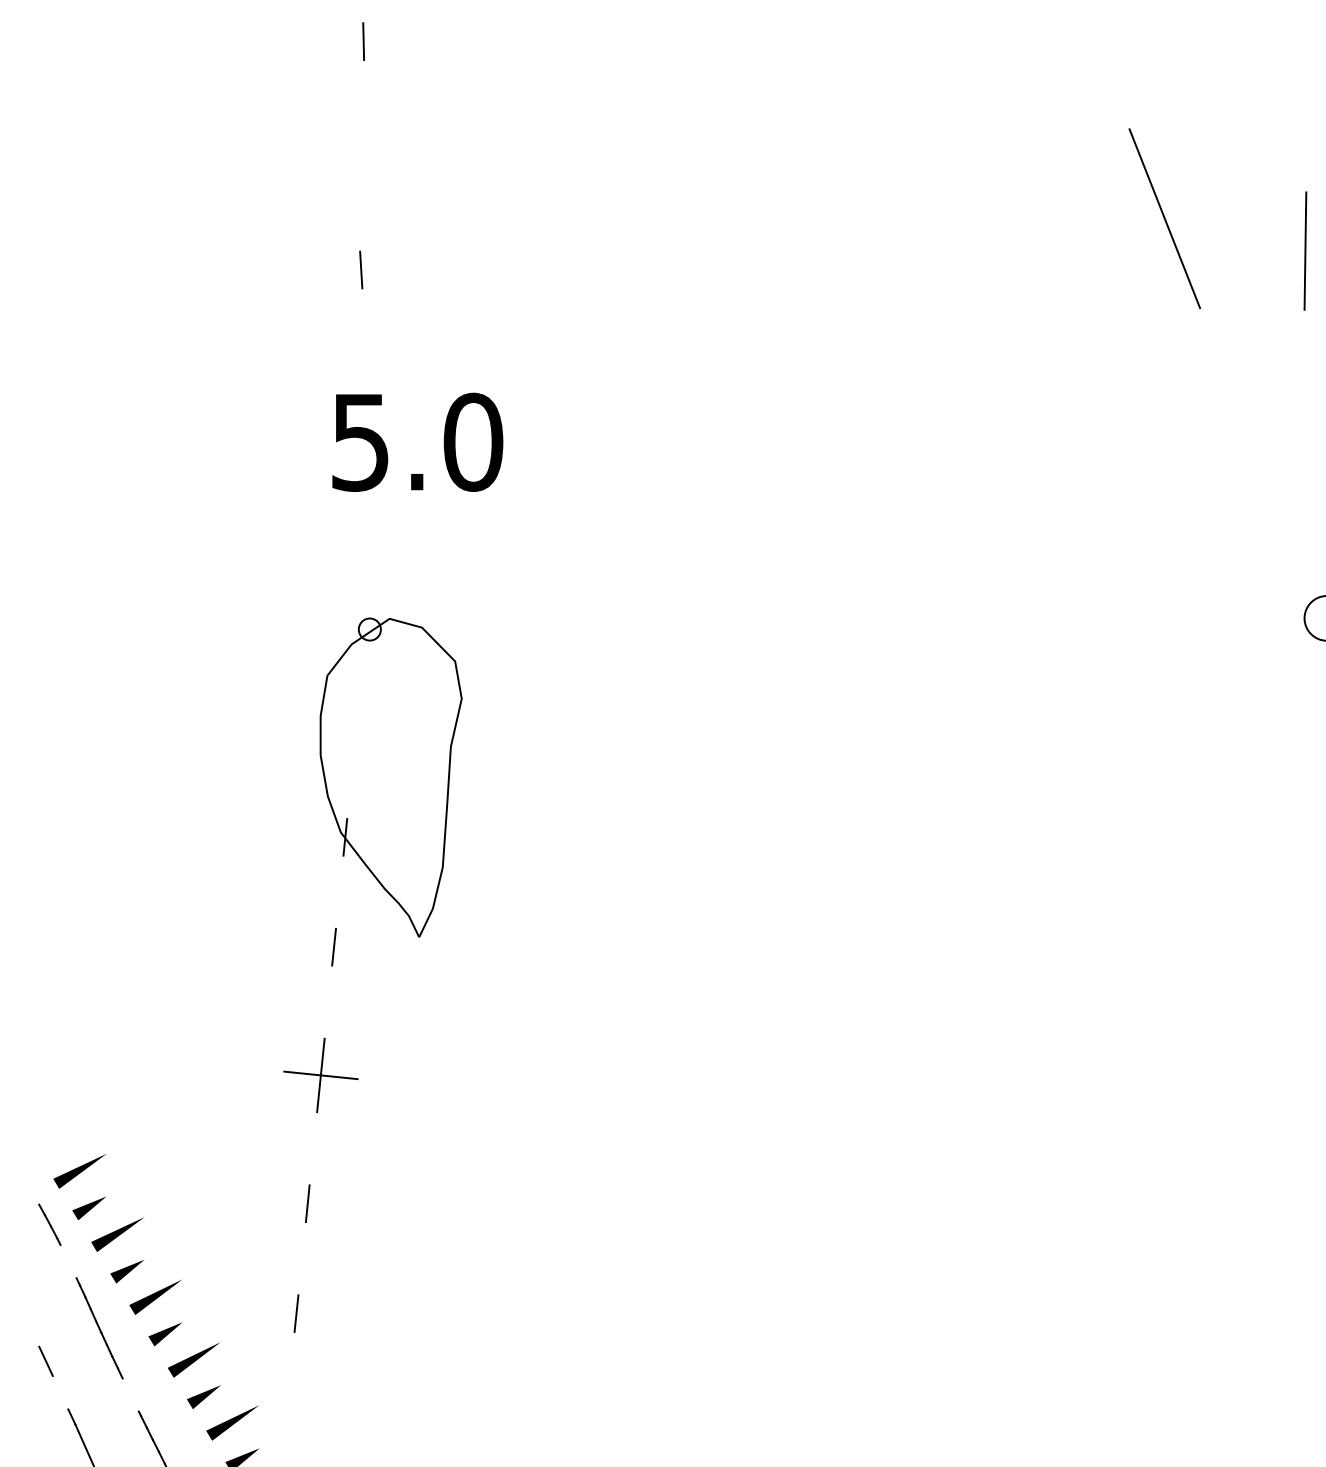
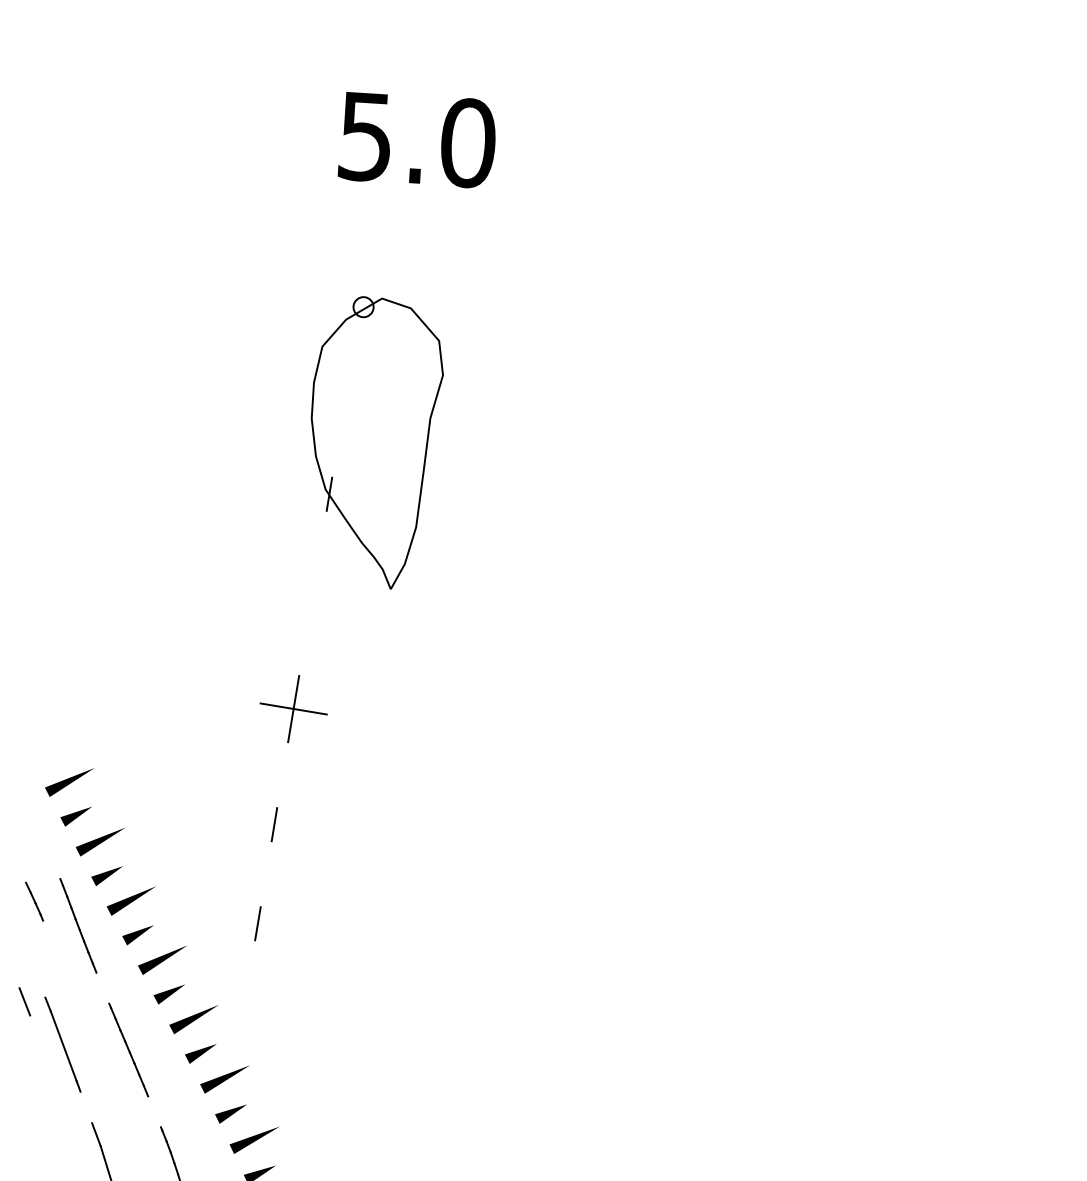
line: (333, 946) -> (312, 592), removed
line: (49, 1224) -> (34, 901), moved
line: (45, 1360) -> (24, 1001), moved

